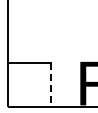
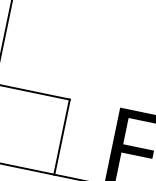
line: (51, 84) -> (62, 136), dashed -> solid

